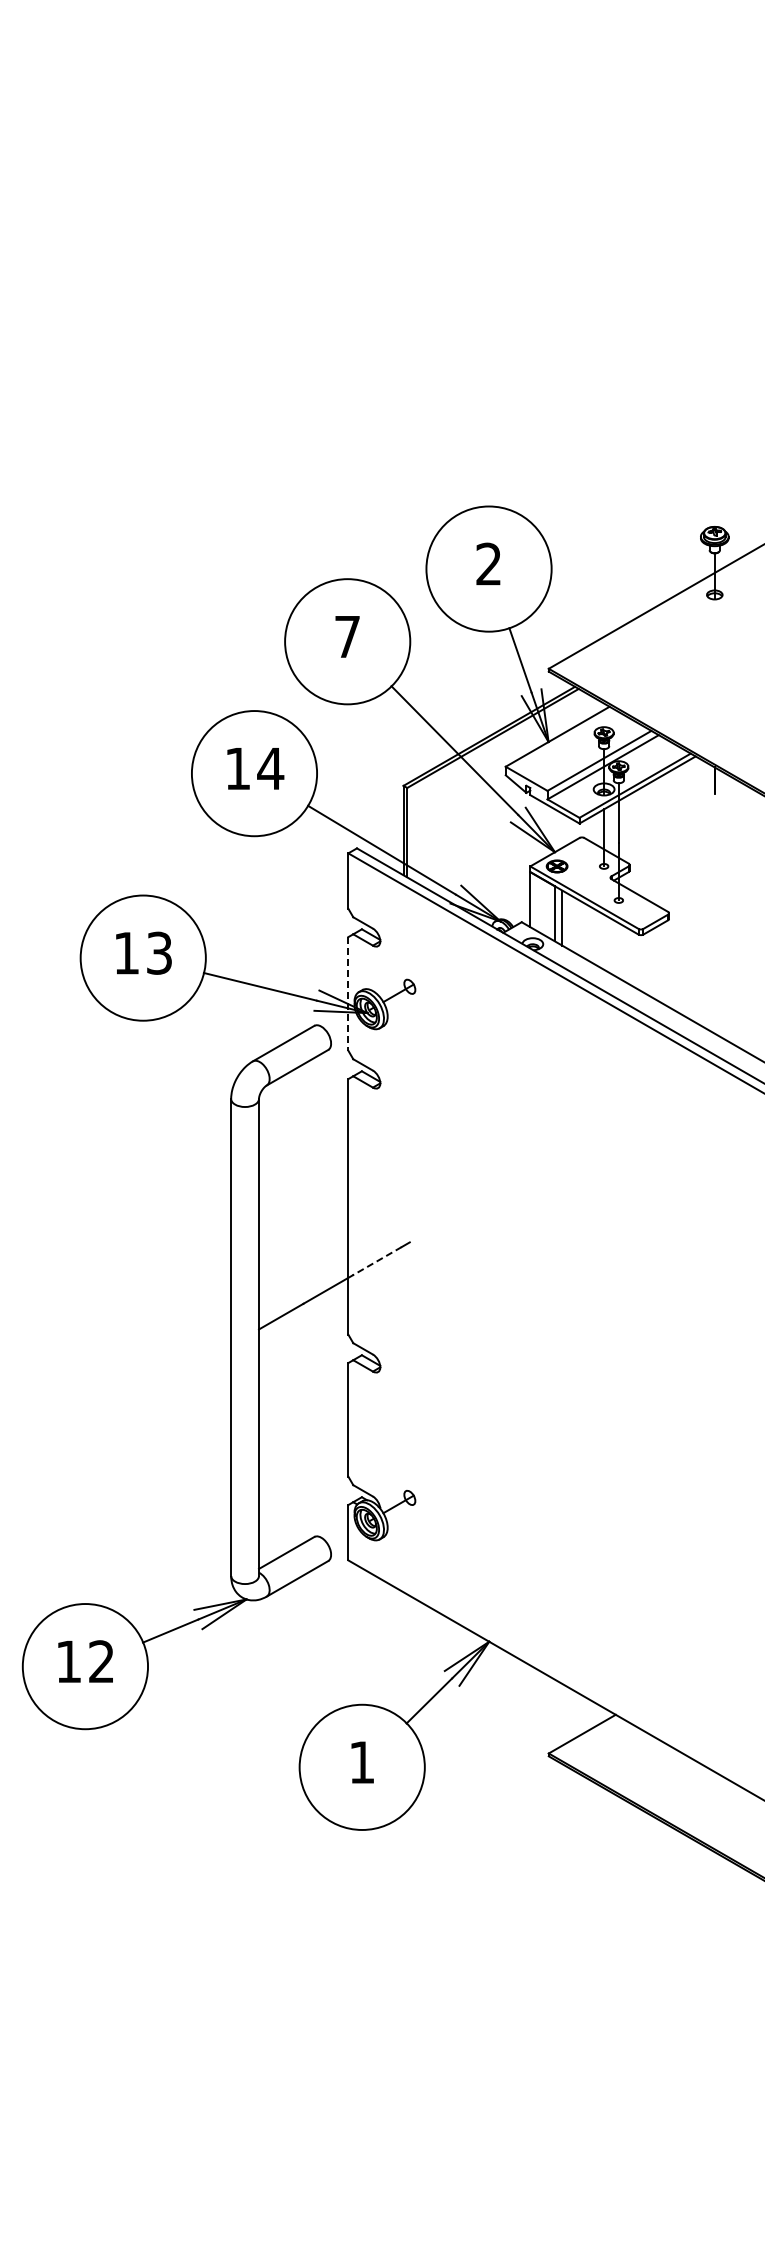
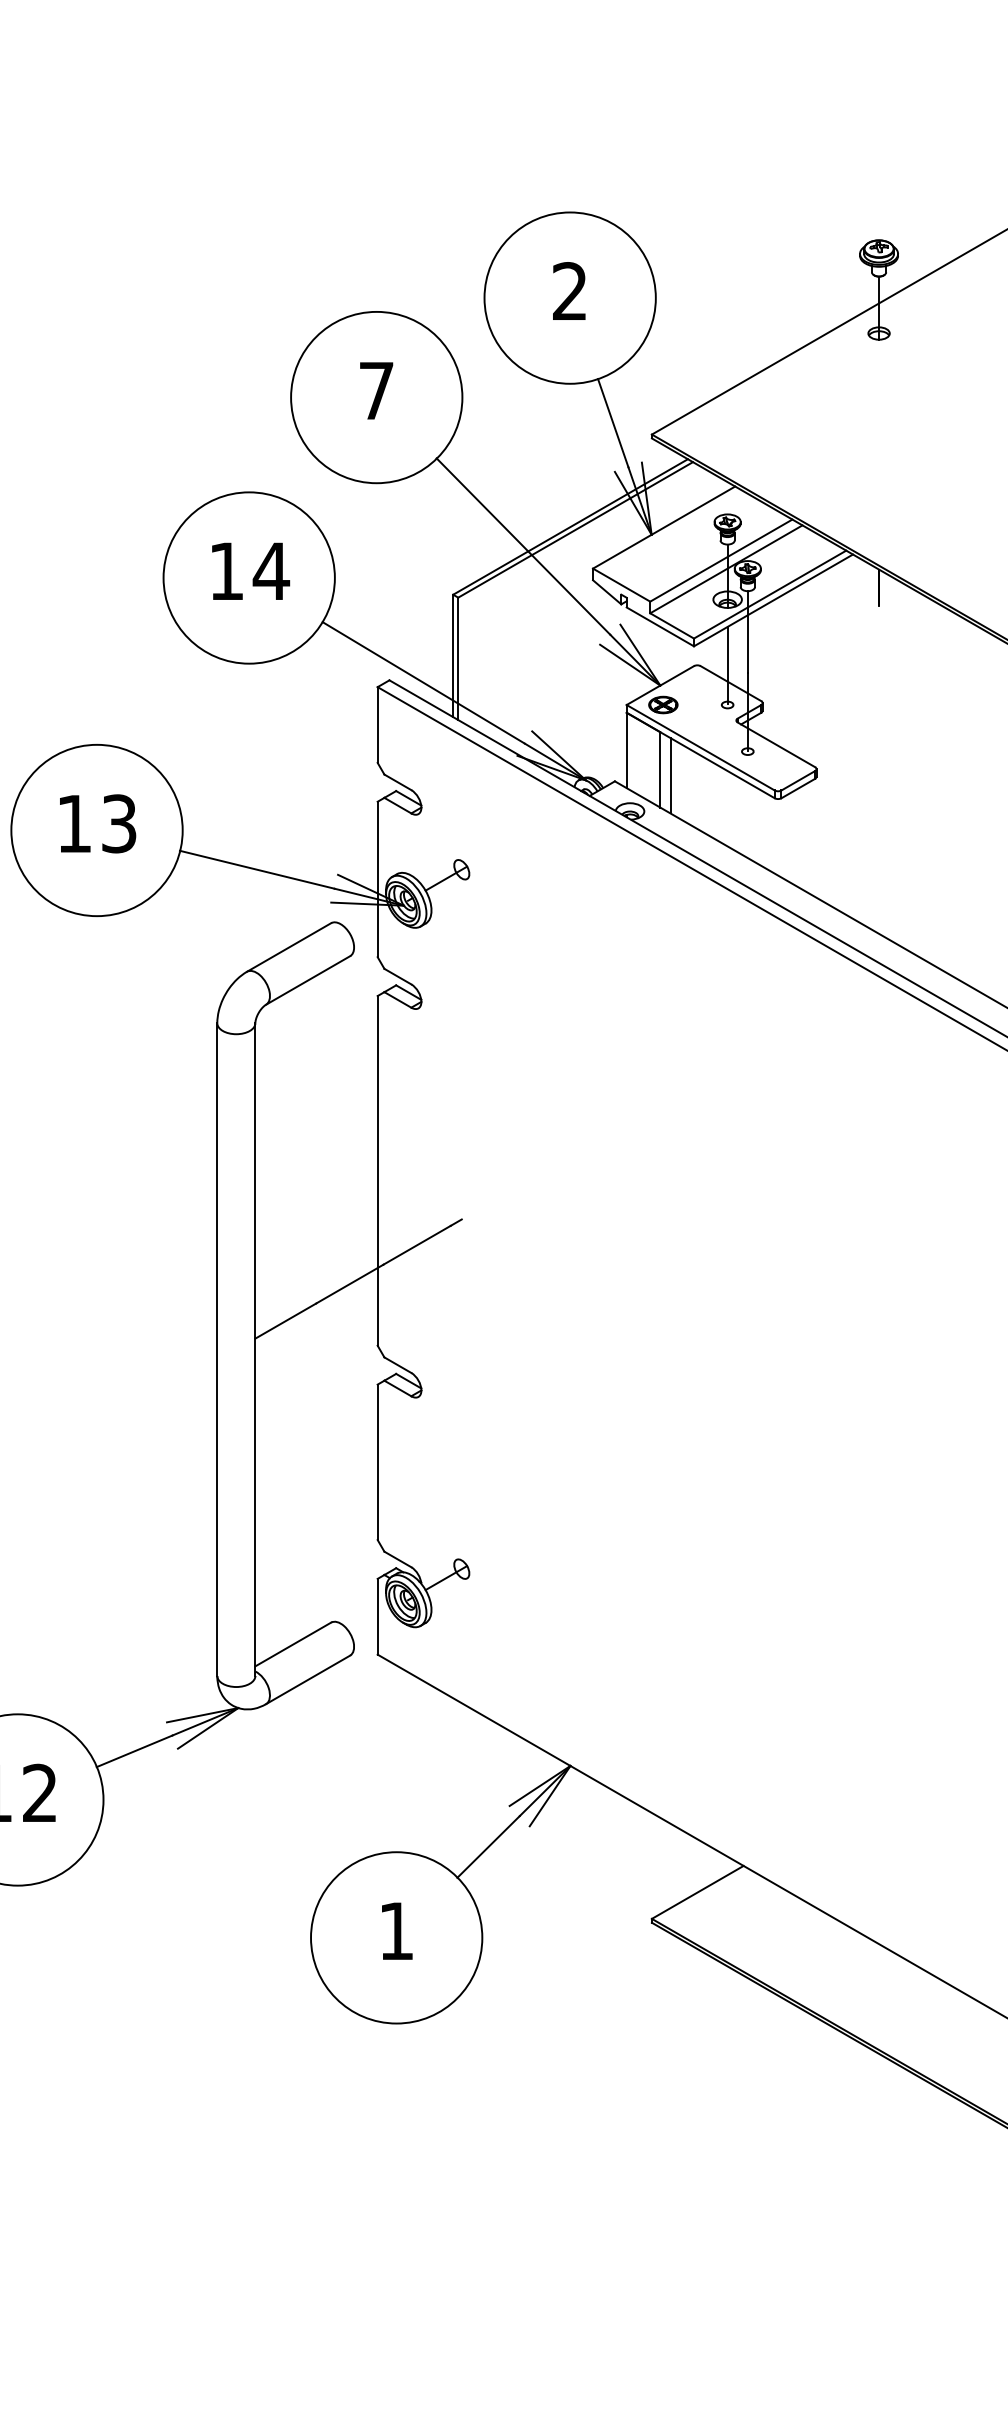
line: (348, 993) -> (377, 878), dashed -> solid
line: (376, 1261) -> (416, 1245), dashed -> solid

